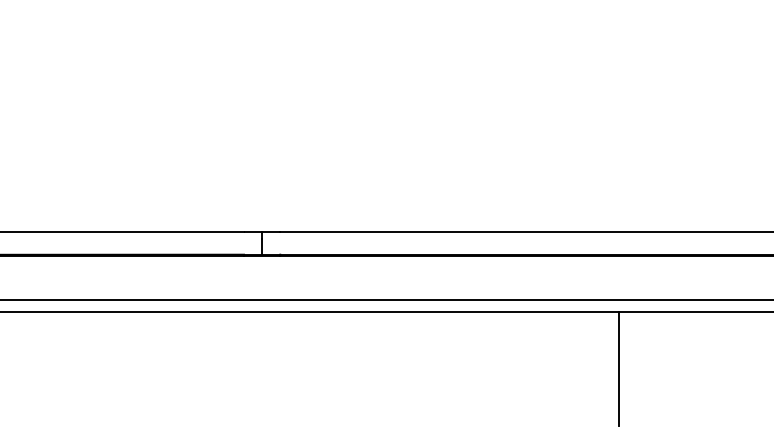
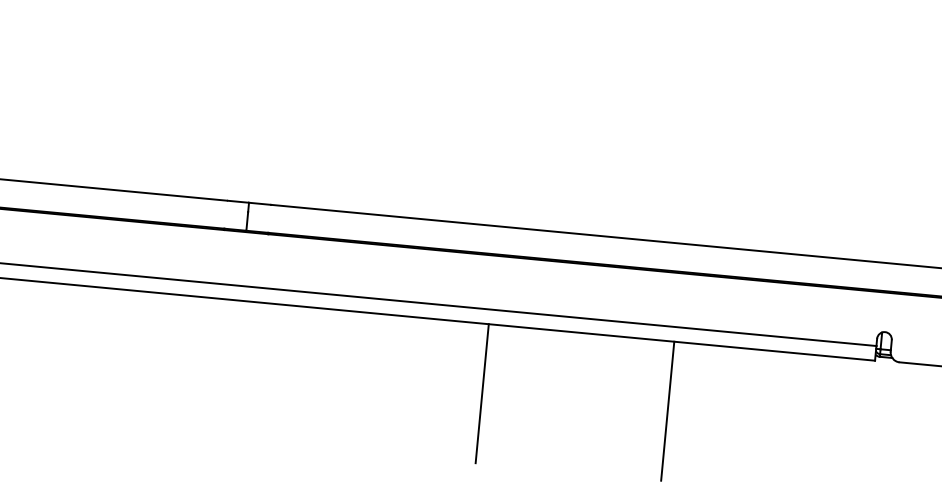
line: (466, 369) -> (481, 394), added

